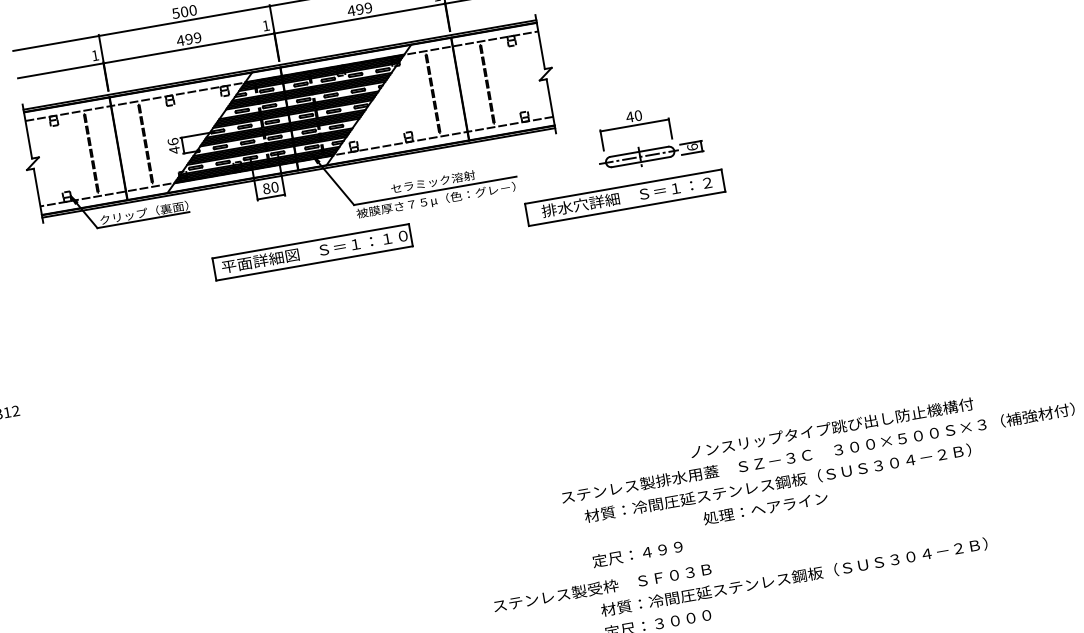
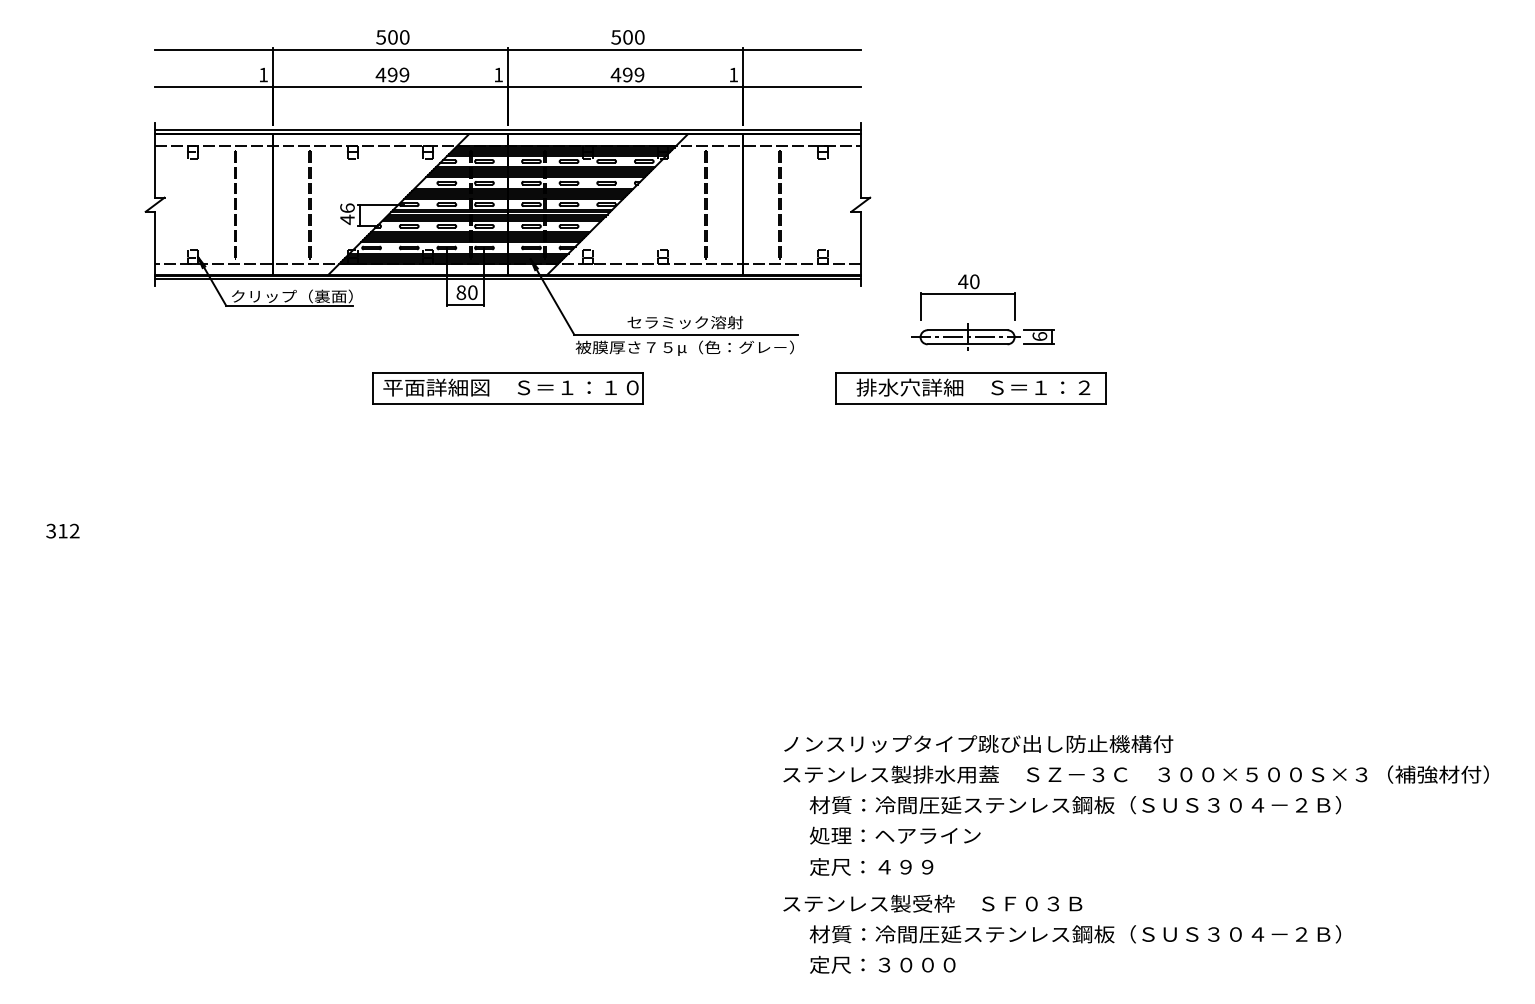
part: (624, 197) -> (970, 388), moved
text: (831, 427) -> (978, 743), moved
text: (765, 508) -> (894, 835), moved
text: (602, 587) -> (932, 903), moved

